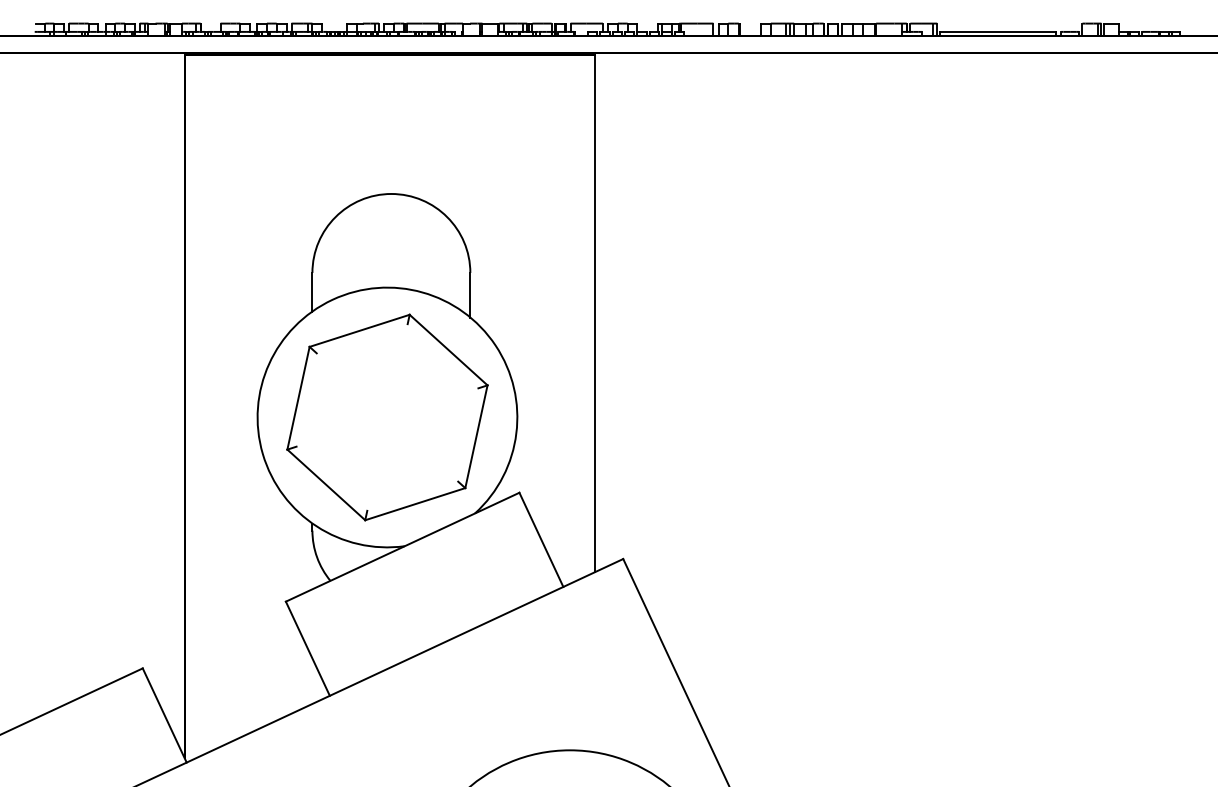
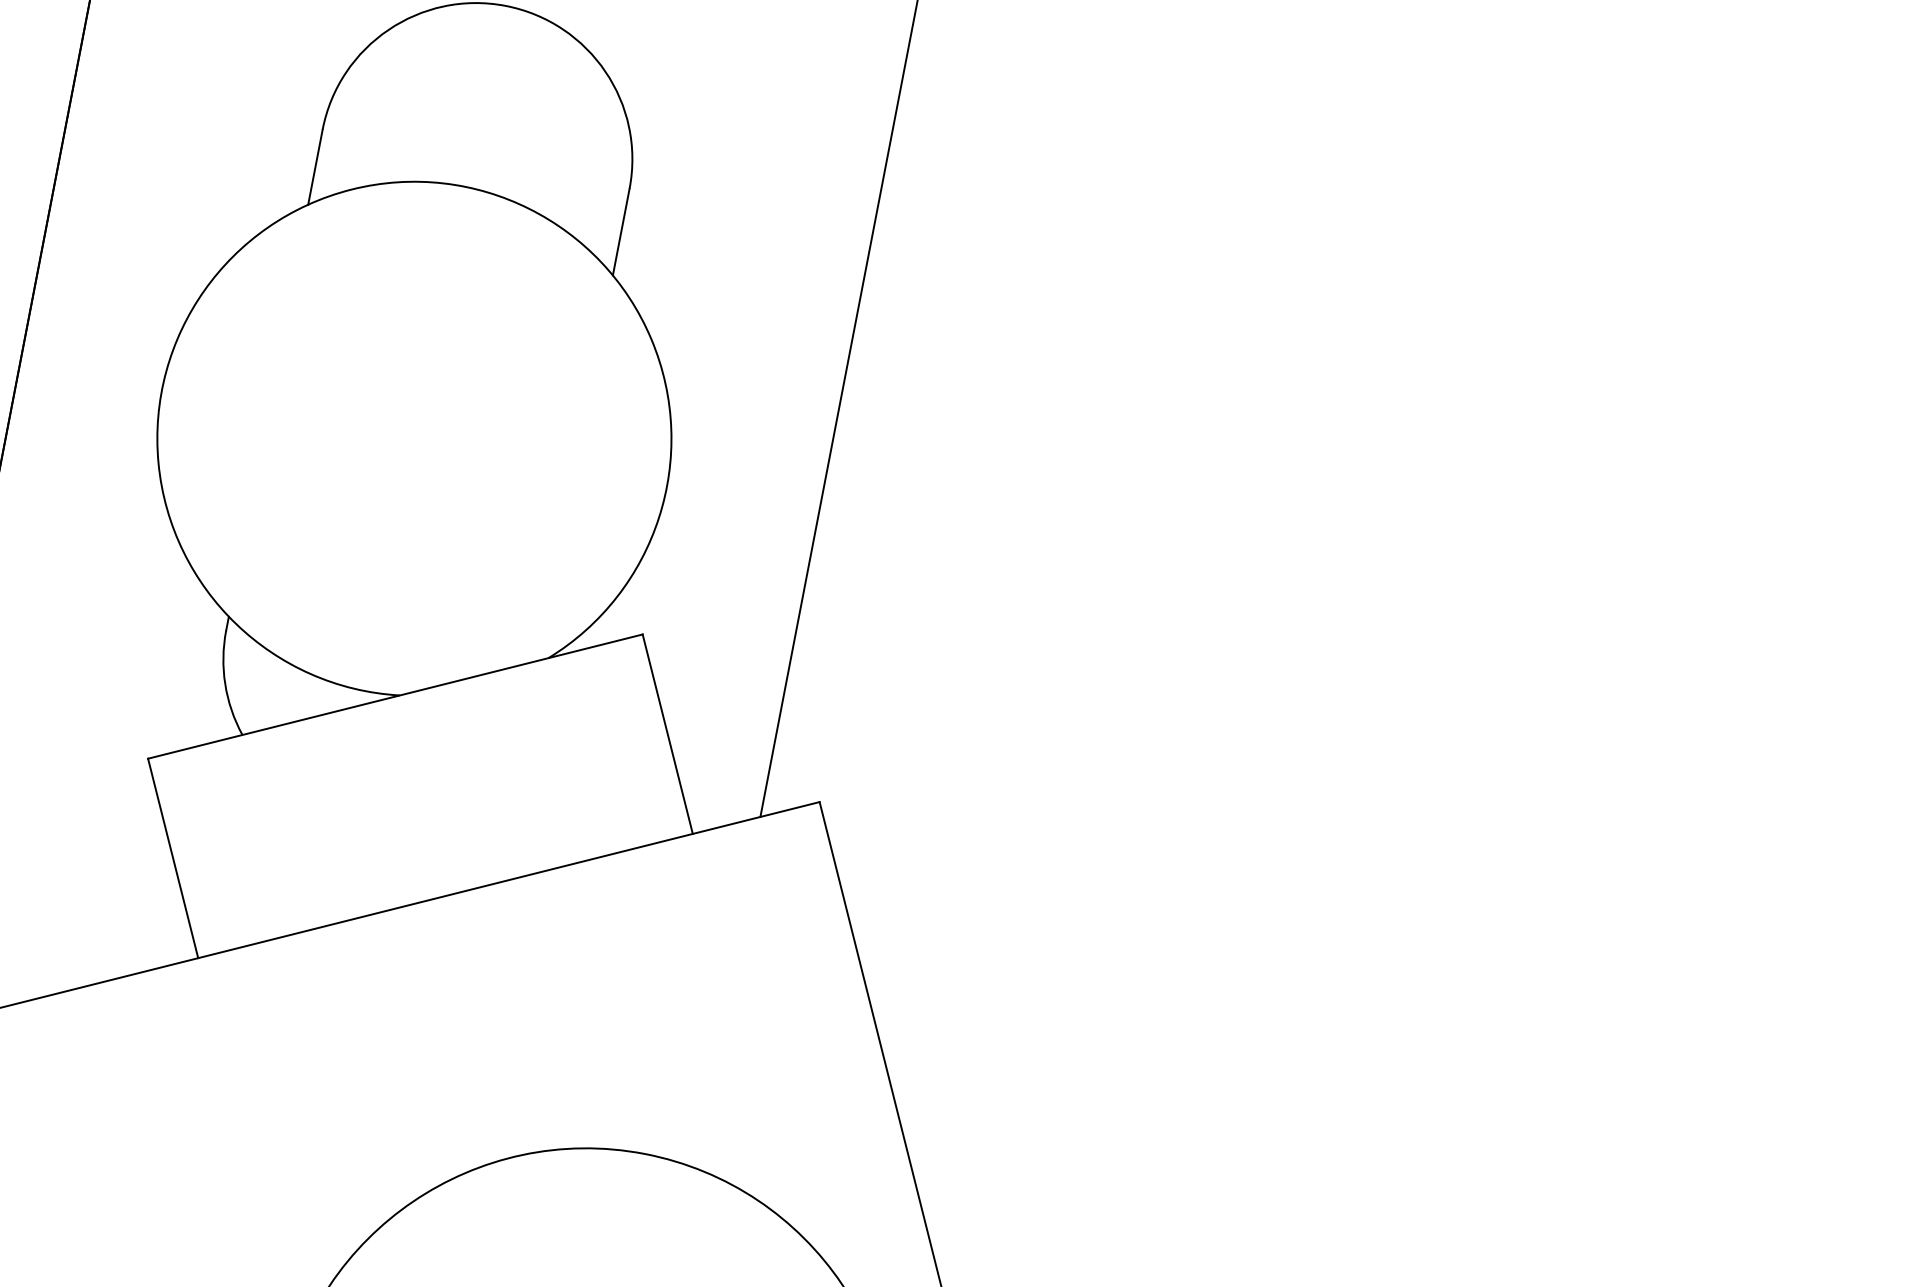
part: (387, 417) -> (414, 438), removed

